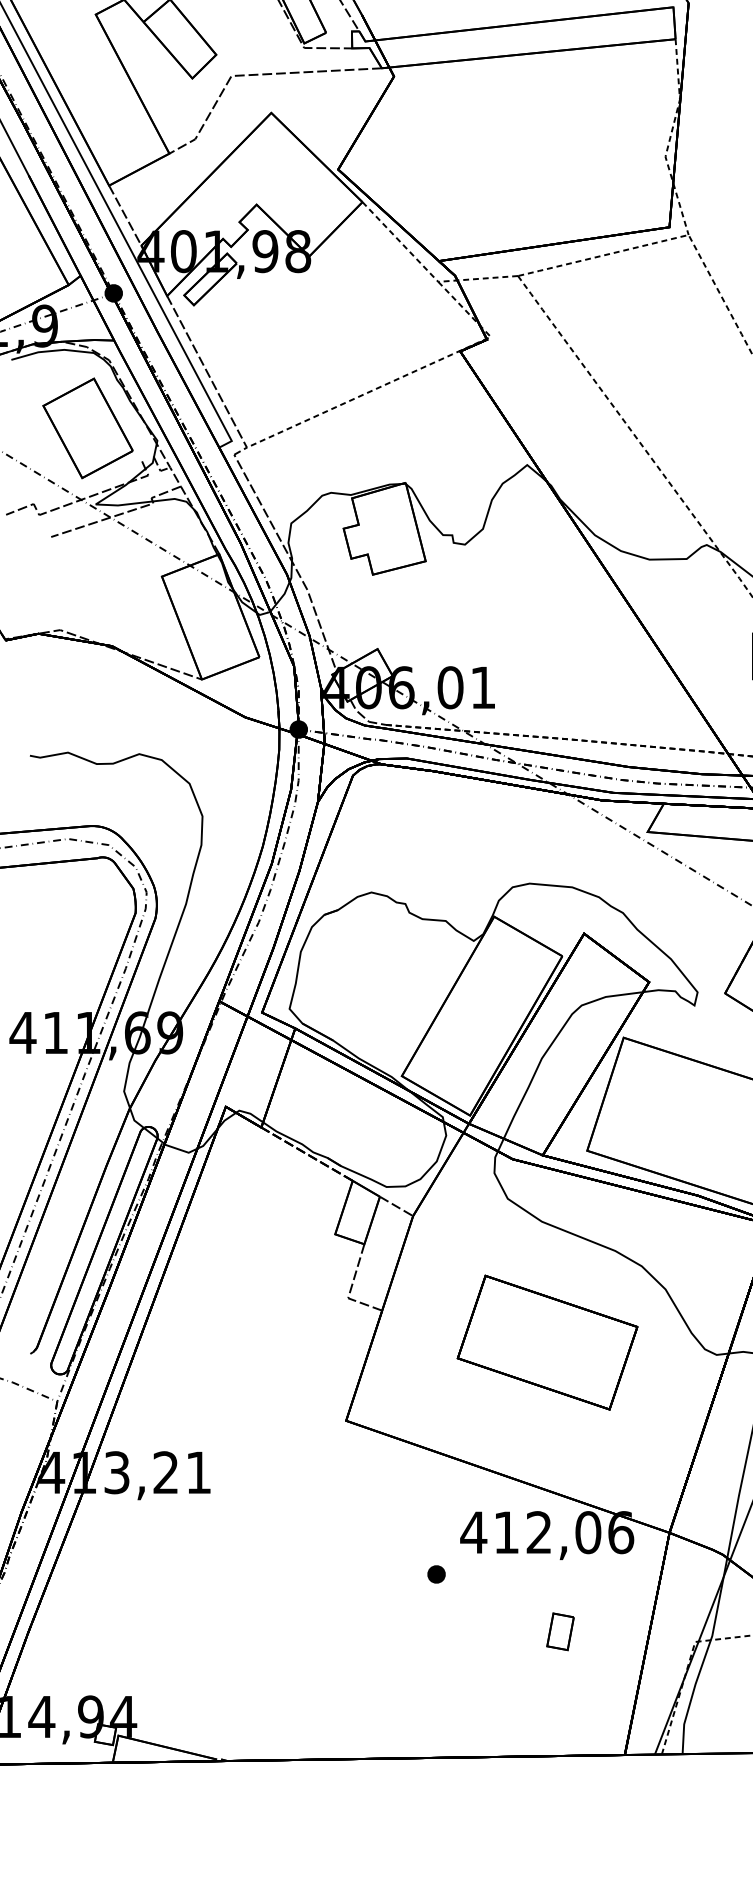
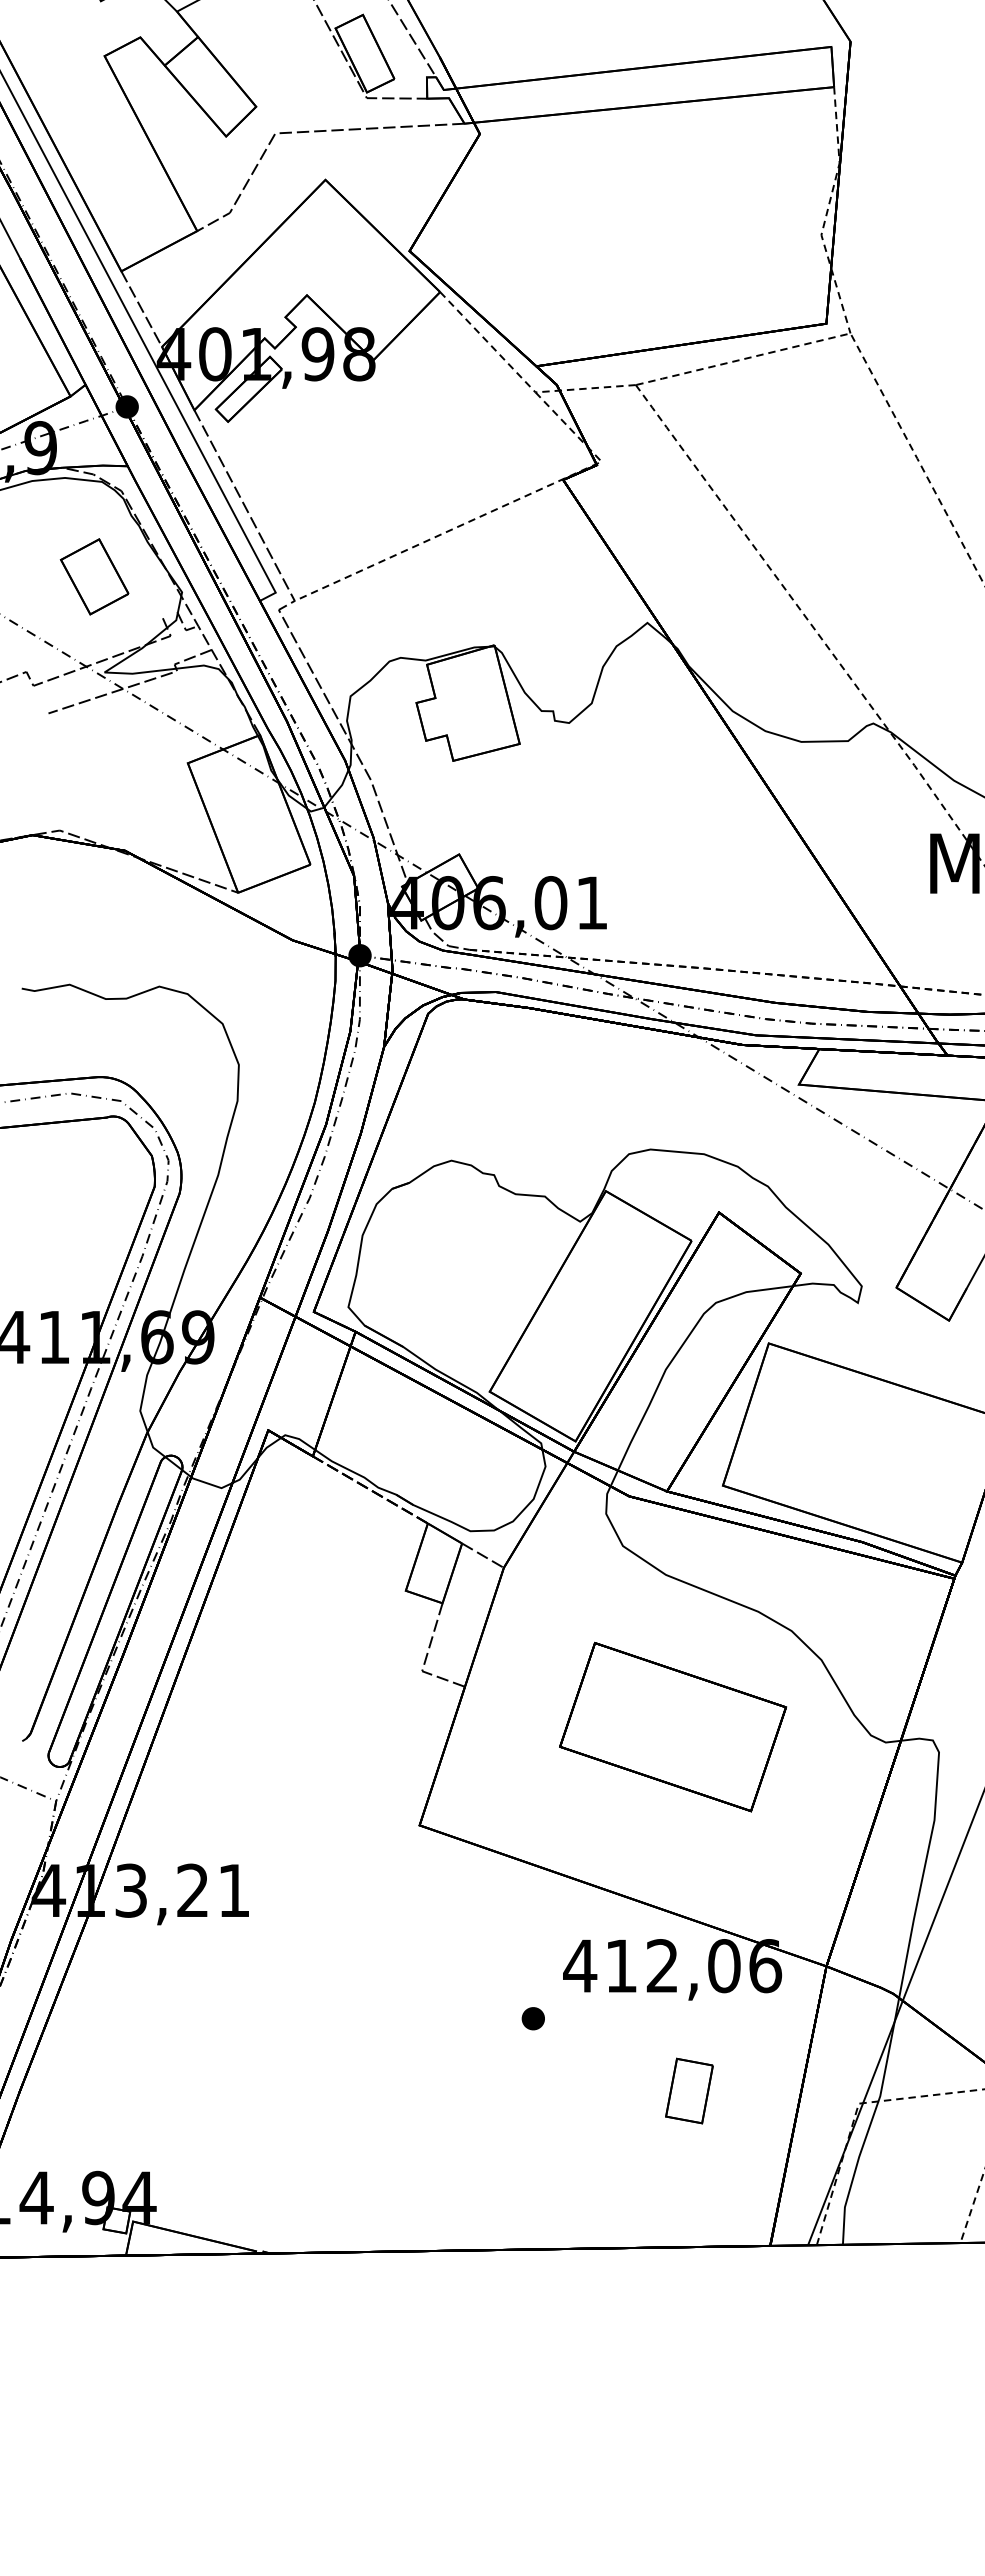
part: (87, 428) -> (94, 576), size x0.6
part: (559, 1631) -> (688, 2090), size x1.4

